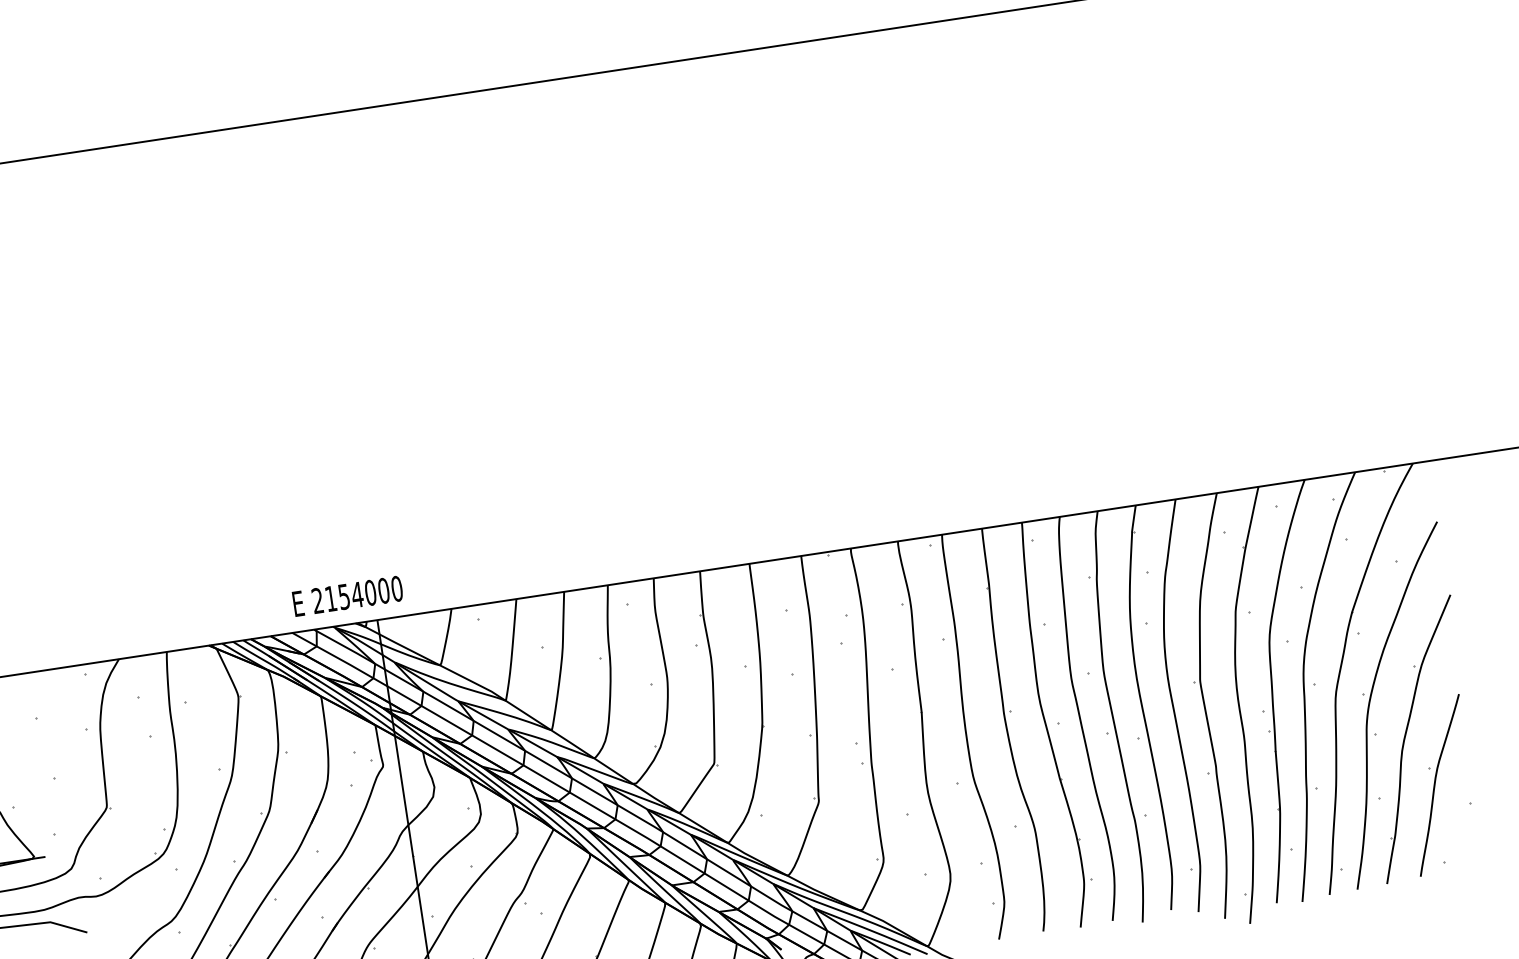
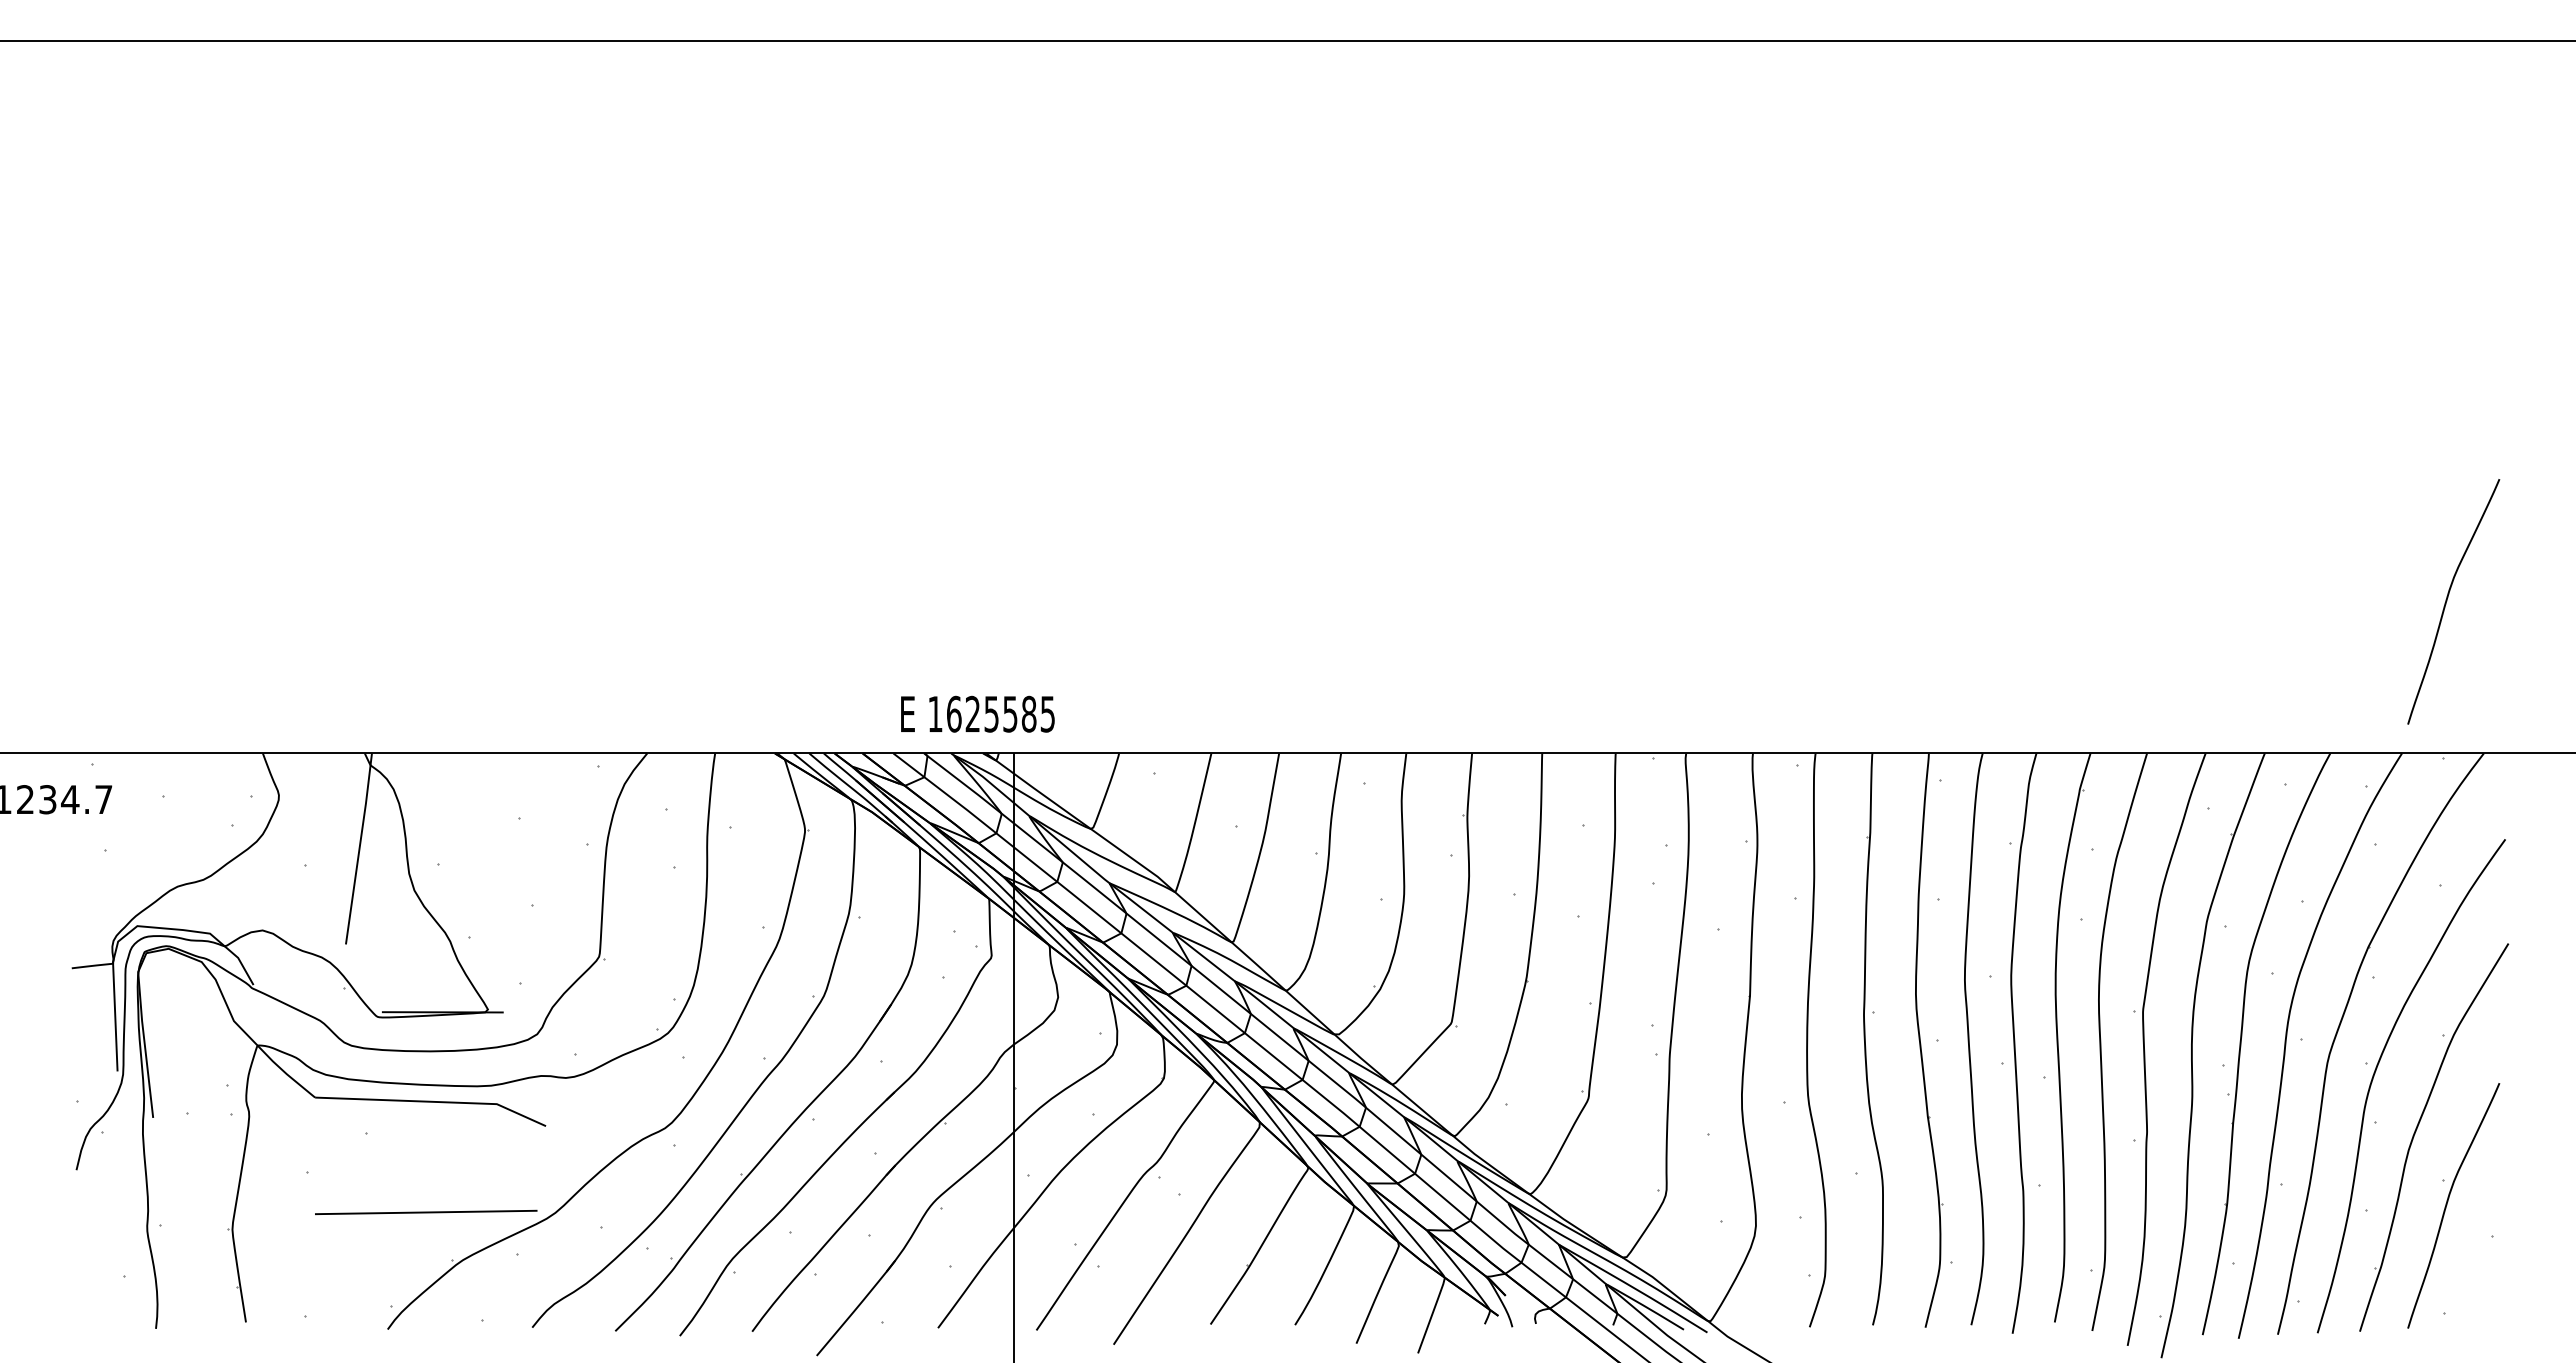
curve: (1371, 360) -> (2447, 601), added
text: (357, 594) -> (991, 713), 2154000 -> 1625585

